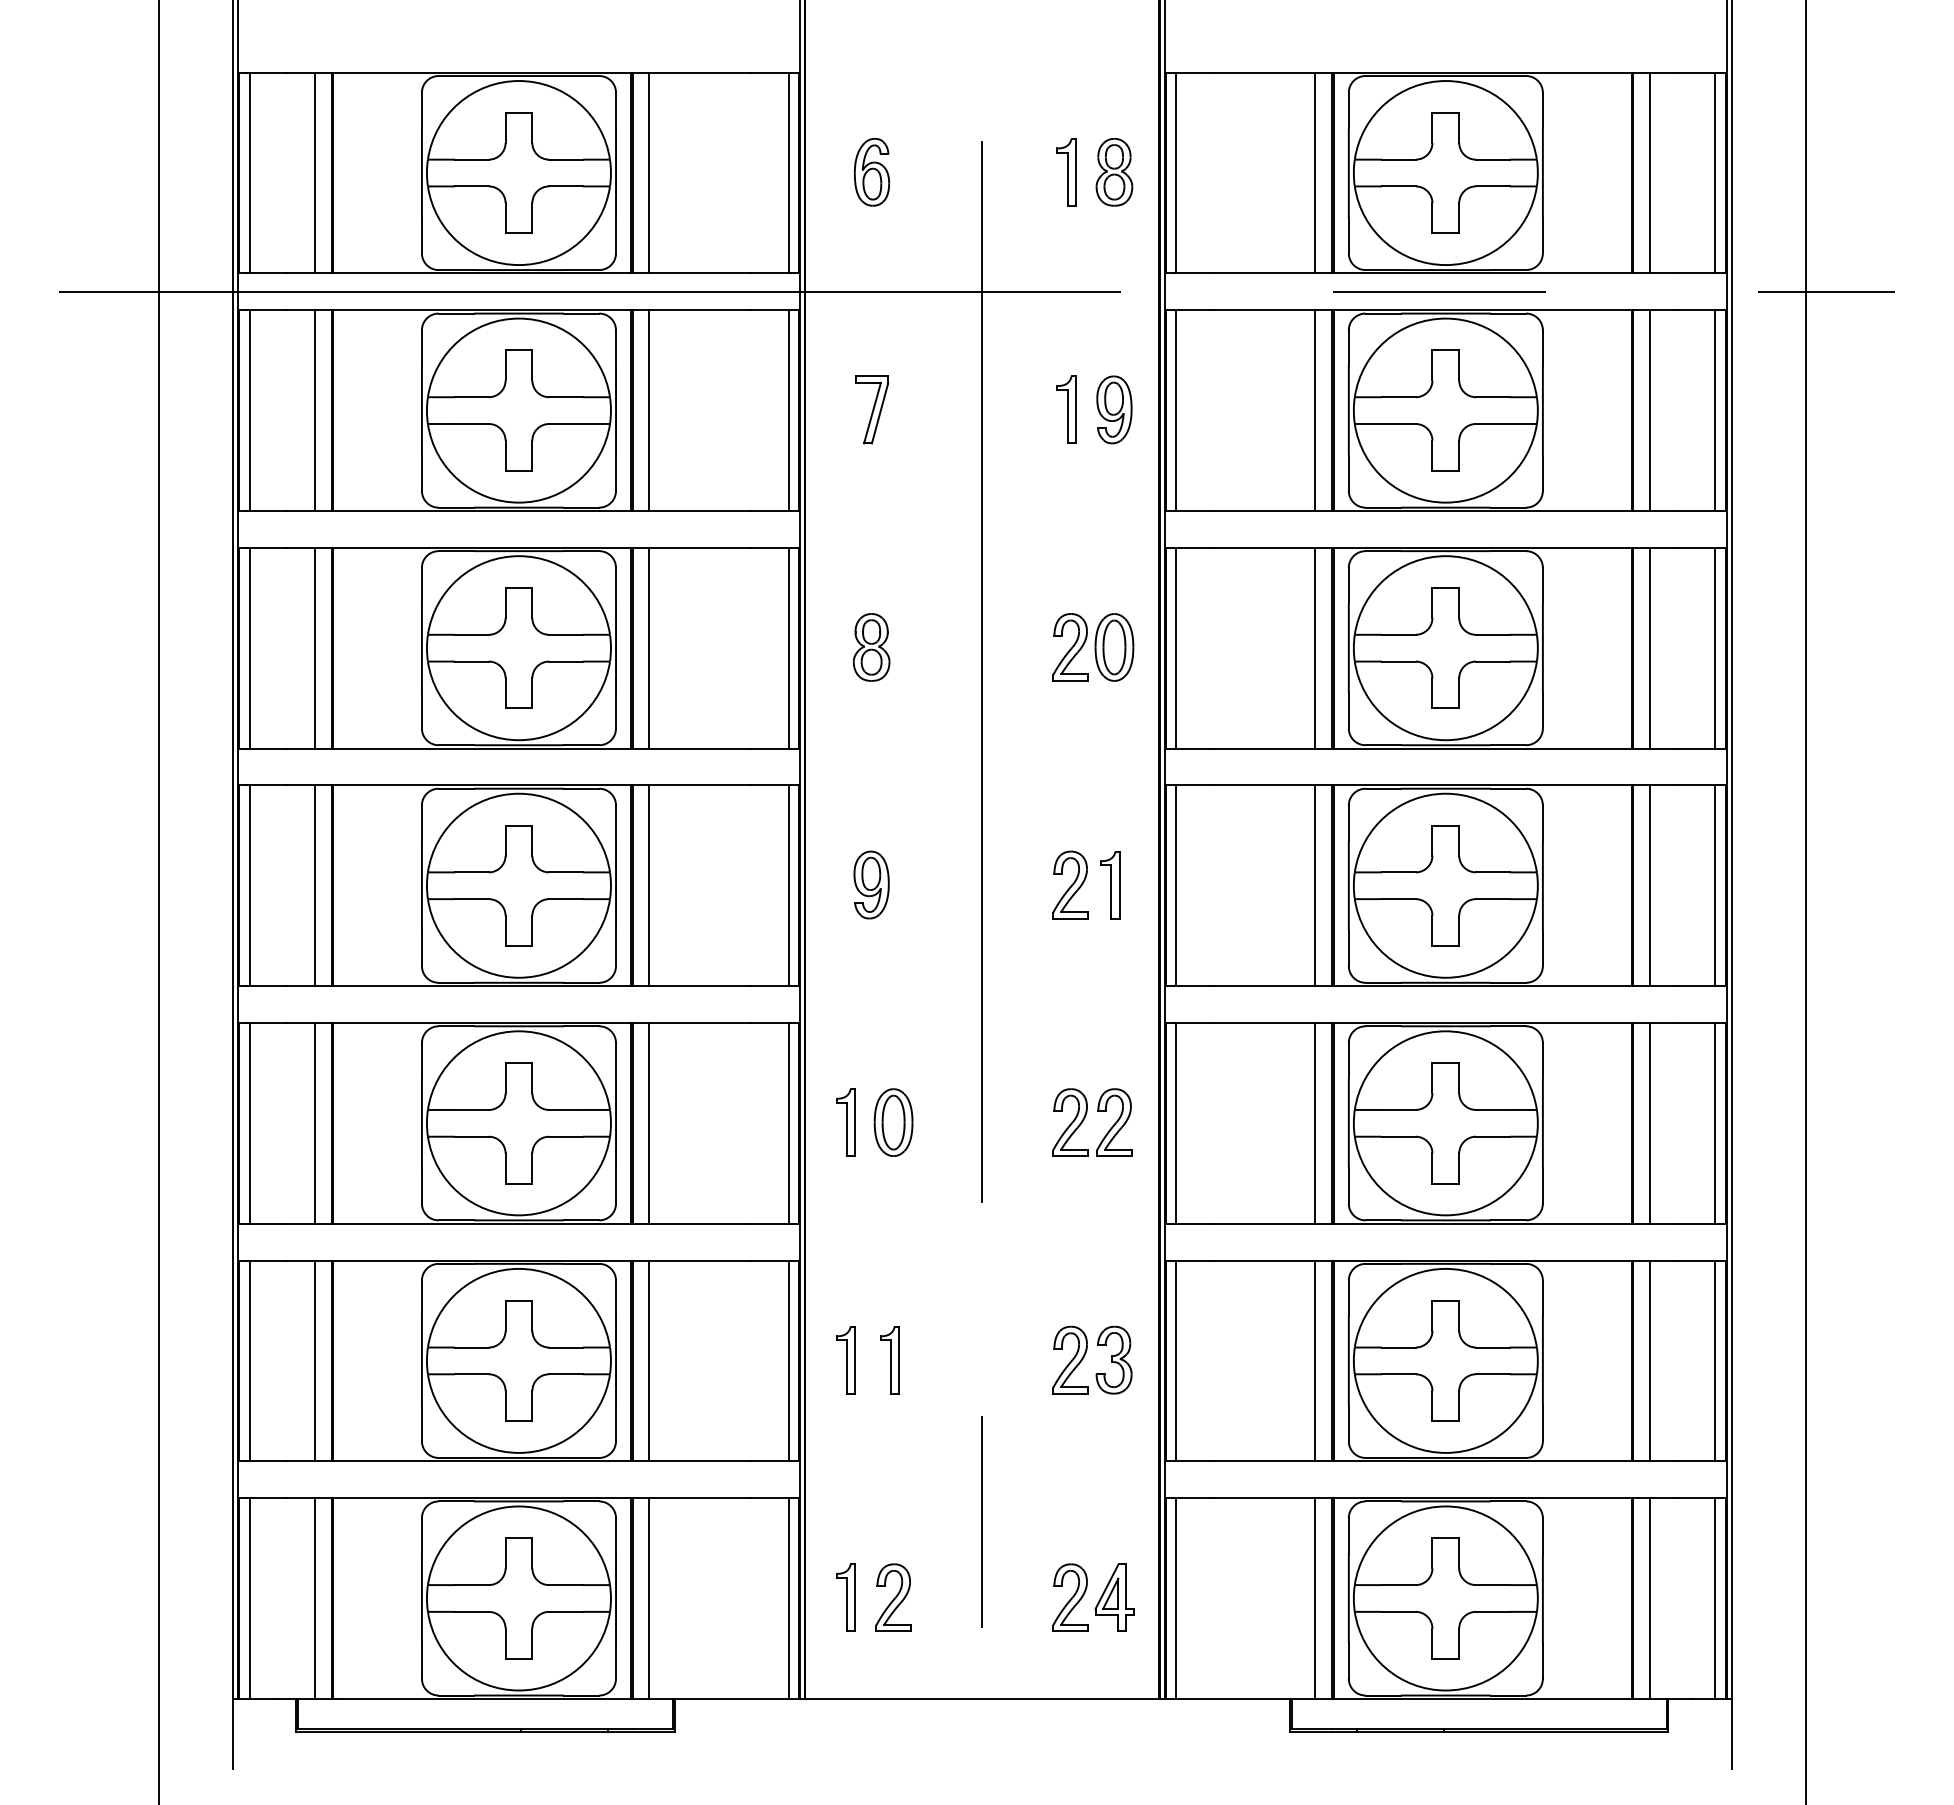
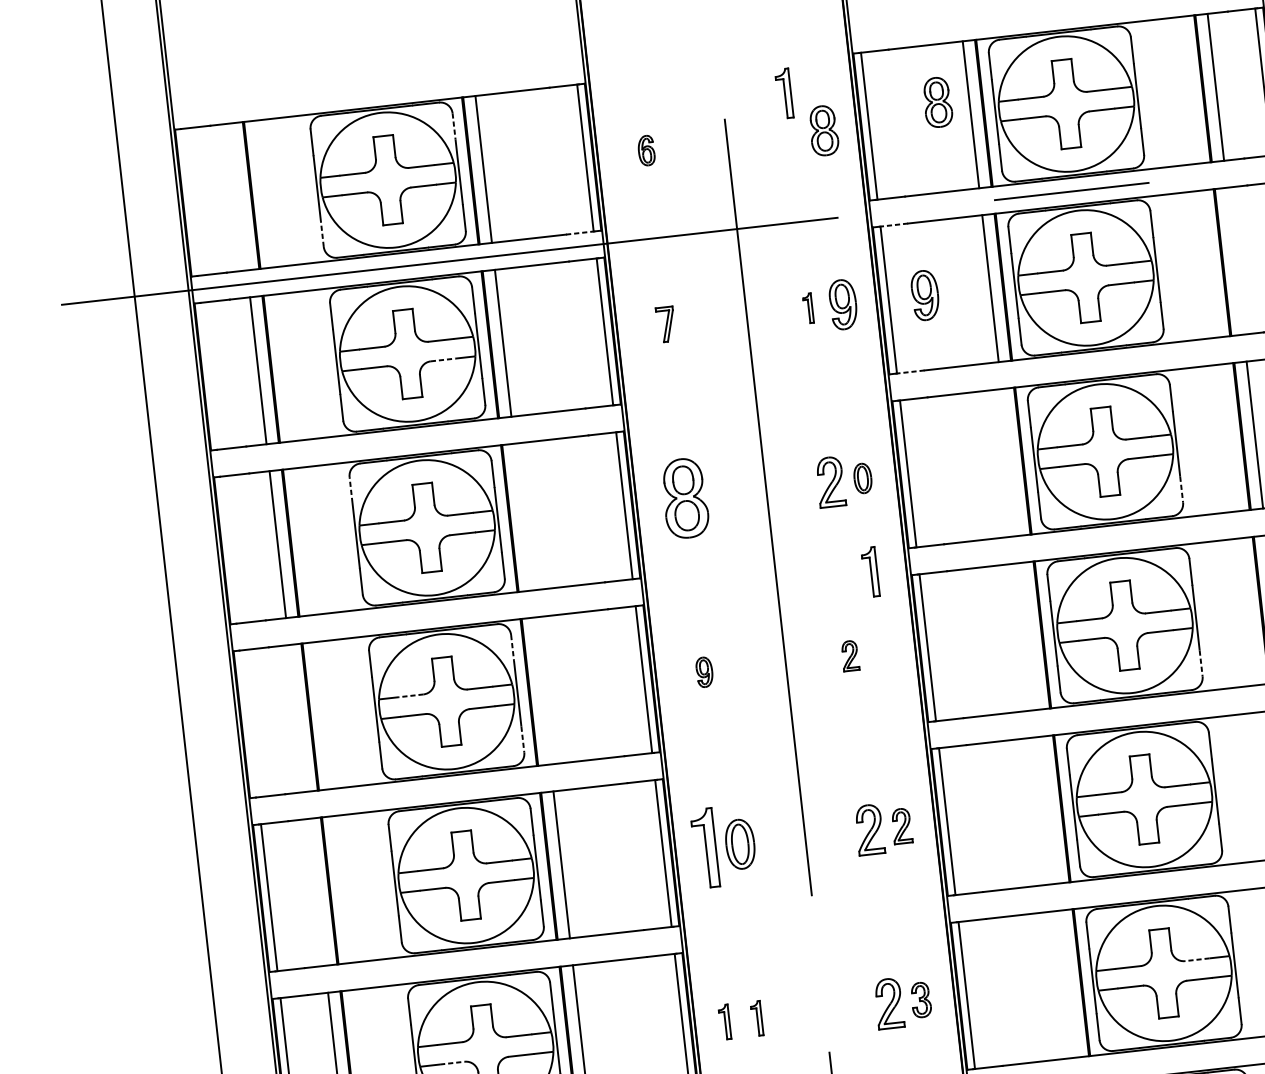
line: (616, 110) -> (454, 126), solid -> dashed
part: (1272, 151) -> (937, 102), added
line: (249, 172) -> (190, 201), removed
line: (314, 172) -> (238, 196), removed
part: (871, 172) -> (646, 150), size x0.6
part: (1066, 172) -> (784, 93), moved
line: (421, 235) -> (321, 233), solid -> dashed
line: (771, 273) -> (581, 232), solid -> dashed
line: (1193, 310) -> (893, 225), solid -> dashed
part: (872, 409) -> (666, 324), size x0.7
part: (1066, 409) -> (808, 308), size x0.6
part: (1226, 409) -> (925, 295), added
line: (249, 410) -> (210, 376), removed
line: (1649, 410) -> (1235, 261), removed
line: (565, 424) -> (442, 360), solid -> dashed
line: (1193, 511) -> (909, 372), solid -> dashed
line: (421, 585) -> (350, 490), solid -> dashed
line: (249, 647) -> (229, 549), removed
line: (649, 647) -> (522, 516), removed
part: (871, 647) -> (685, 498), size x1.6
part: (1114, 647) -> (862, 478), size x0.6
line: (1315, 647) -> (1010, 462), removed
line: (1542, 710) -> (1181, 489), solid -> dashed
line: (616, 823) -> (512, 648), solid -> dashed
line: (471, 872) -> (410, 695), solid -> dashed
part: (871, 884) -> (704, 671), size x0.6
part: (1070, 884) -> (850, 655), size x0.6
line: (249, 885) -> (249, 723), removed
line: (314, 885) -> (297, 718), removed
line: (649, 885) -> (542, 690), removed
part: (1110, 885) -> (870, 572), moved
line: (1315, 885) -> (1029, 636), removed
line: (616, 948) -> (523, 739), solid -> dashed
line: (1542, 948) -> (1200, 663), solid -> dashed
line: (314, 1122) -> (316, 891), removed
part: (845, 1122) -> (705, 848), size x1.6
part: (1114, 1122) -> (901, 826), size x0.7
line: (1315, 1122) -> (1049, 809), removed
line: (1492, 1347) -> (1197, 959), solid -> dashed
part: (1113, 1359) -> (920, 999), size x0.7
part: (845, 1360) -> (724, 1022), size x0.7
part: (889, 1360) -> (756, 1018), size x0.7
line: (1315, 1360) -> (1068, 983), removed
line: (471, 1374) -> (452, 1063), solid -> dashed

